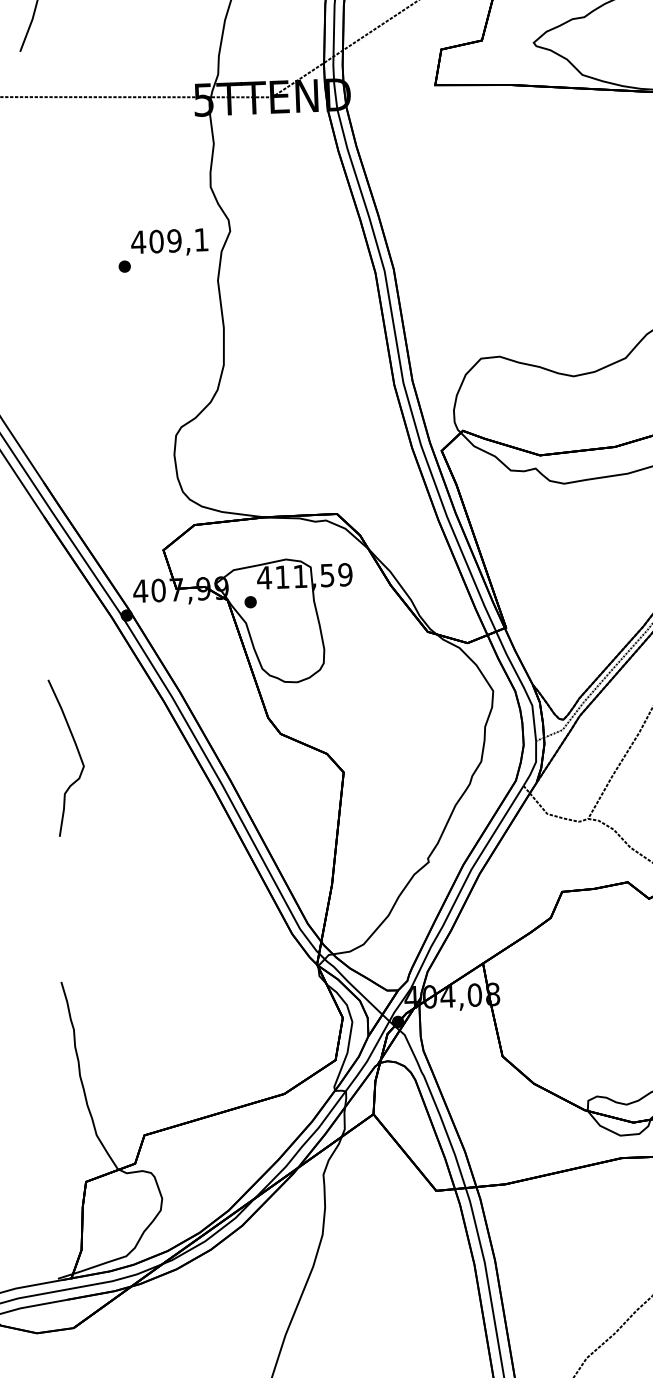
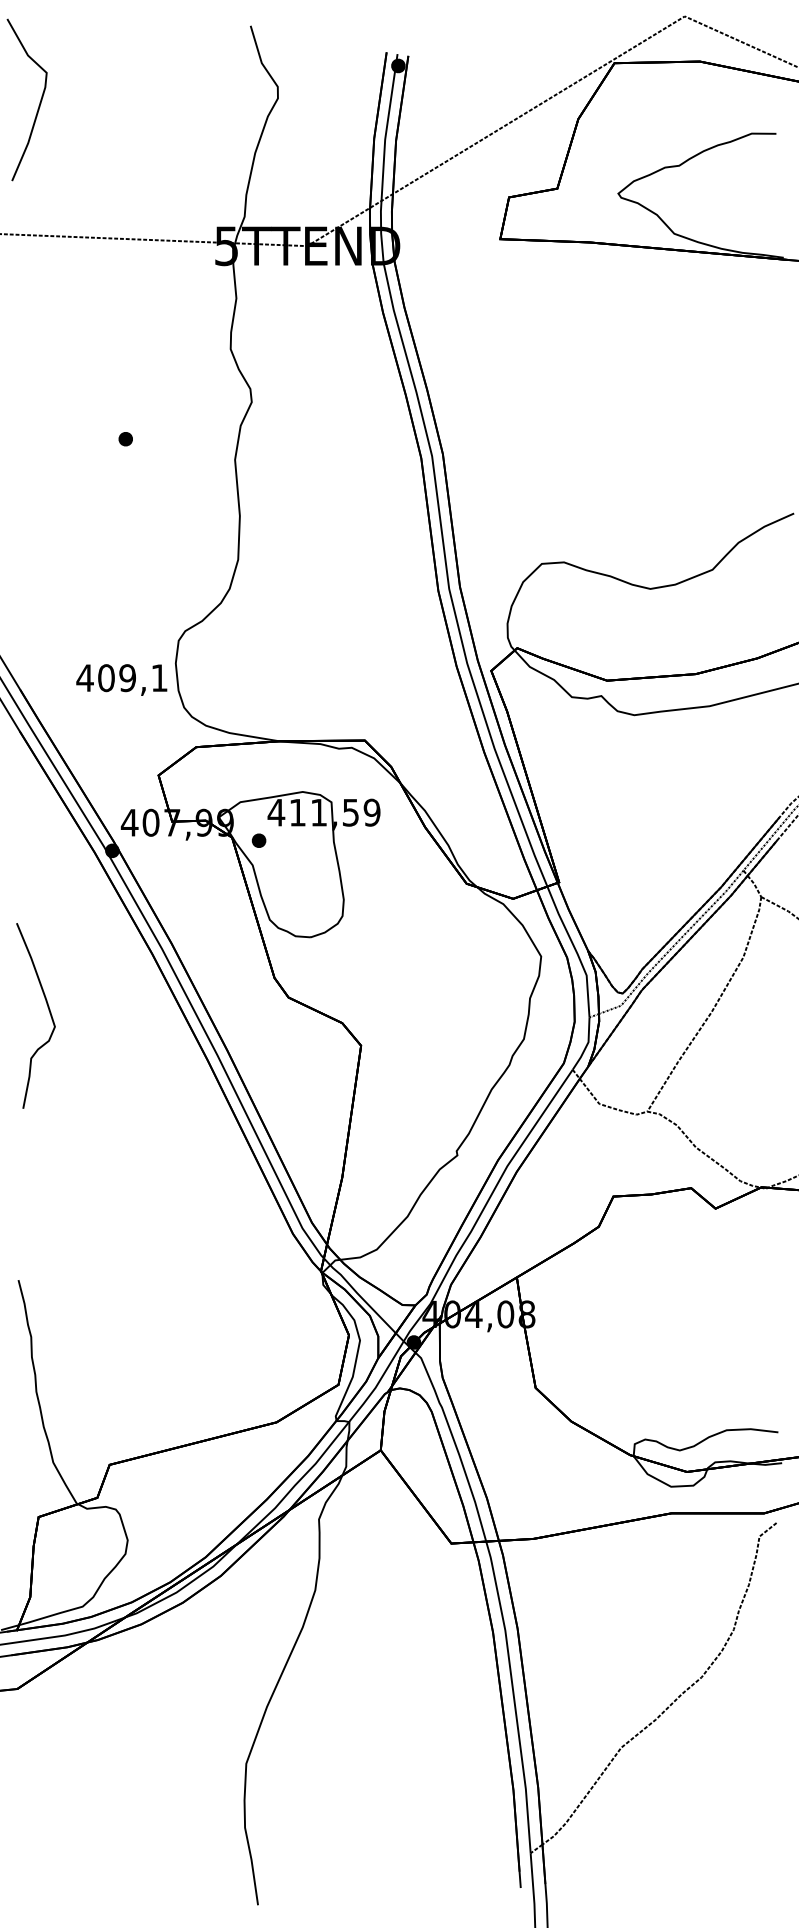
text: (169, 242) -> (121, 679), moved

